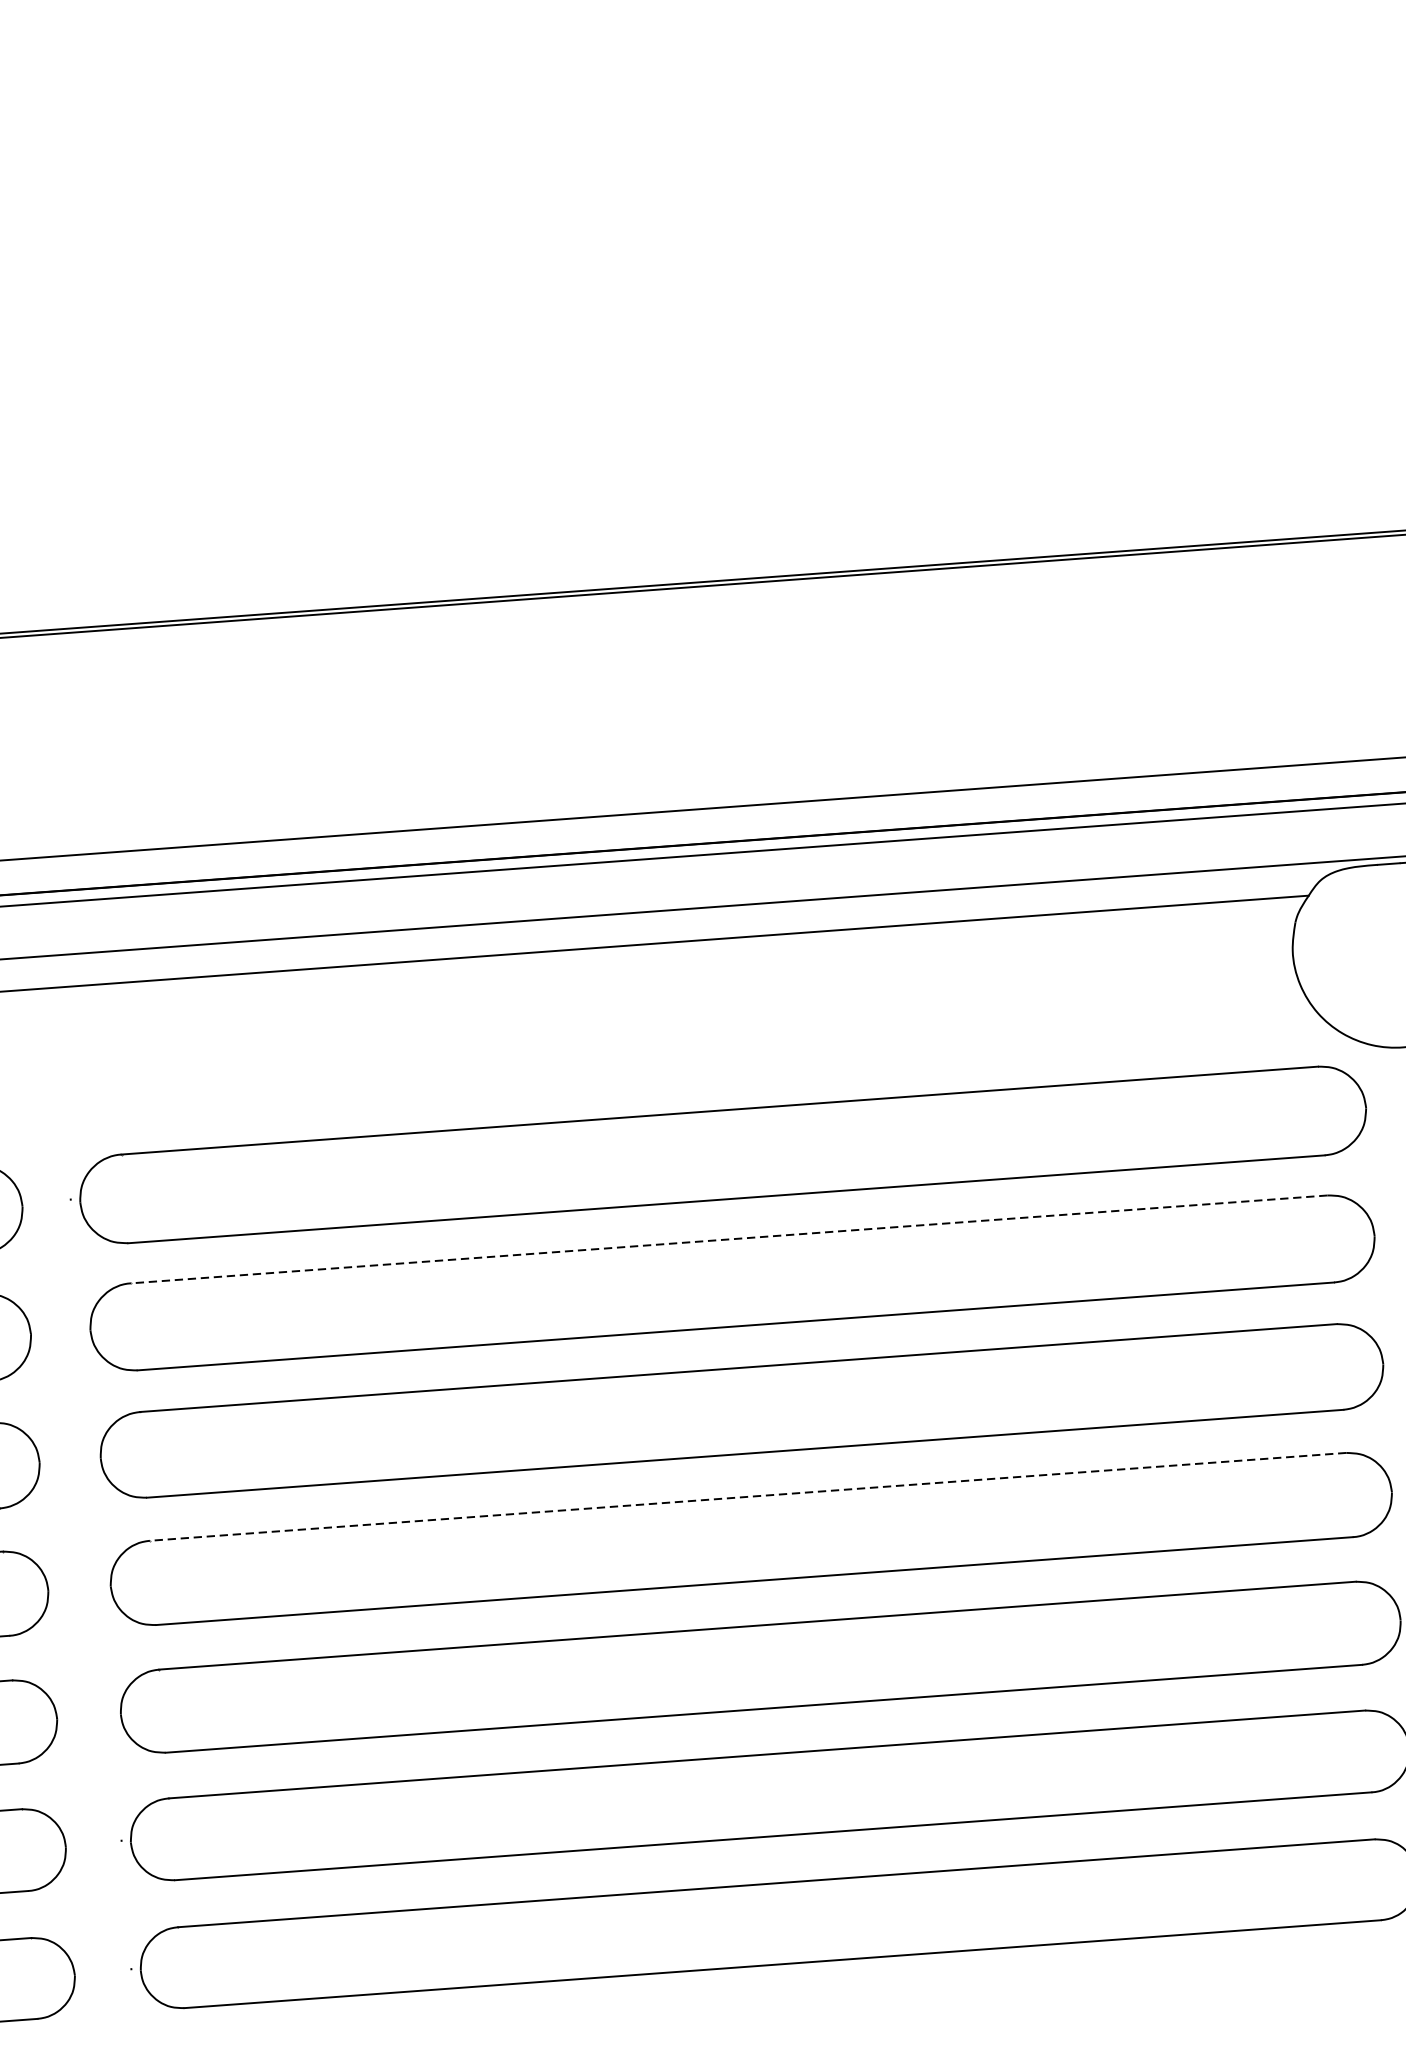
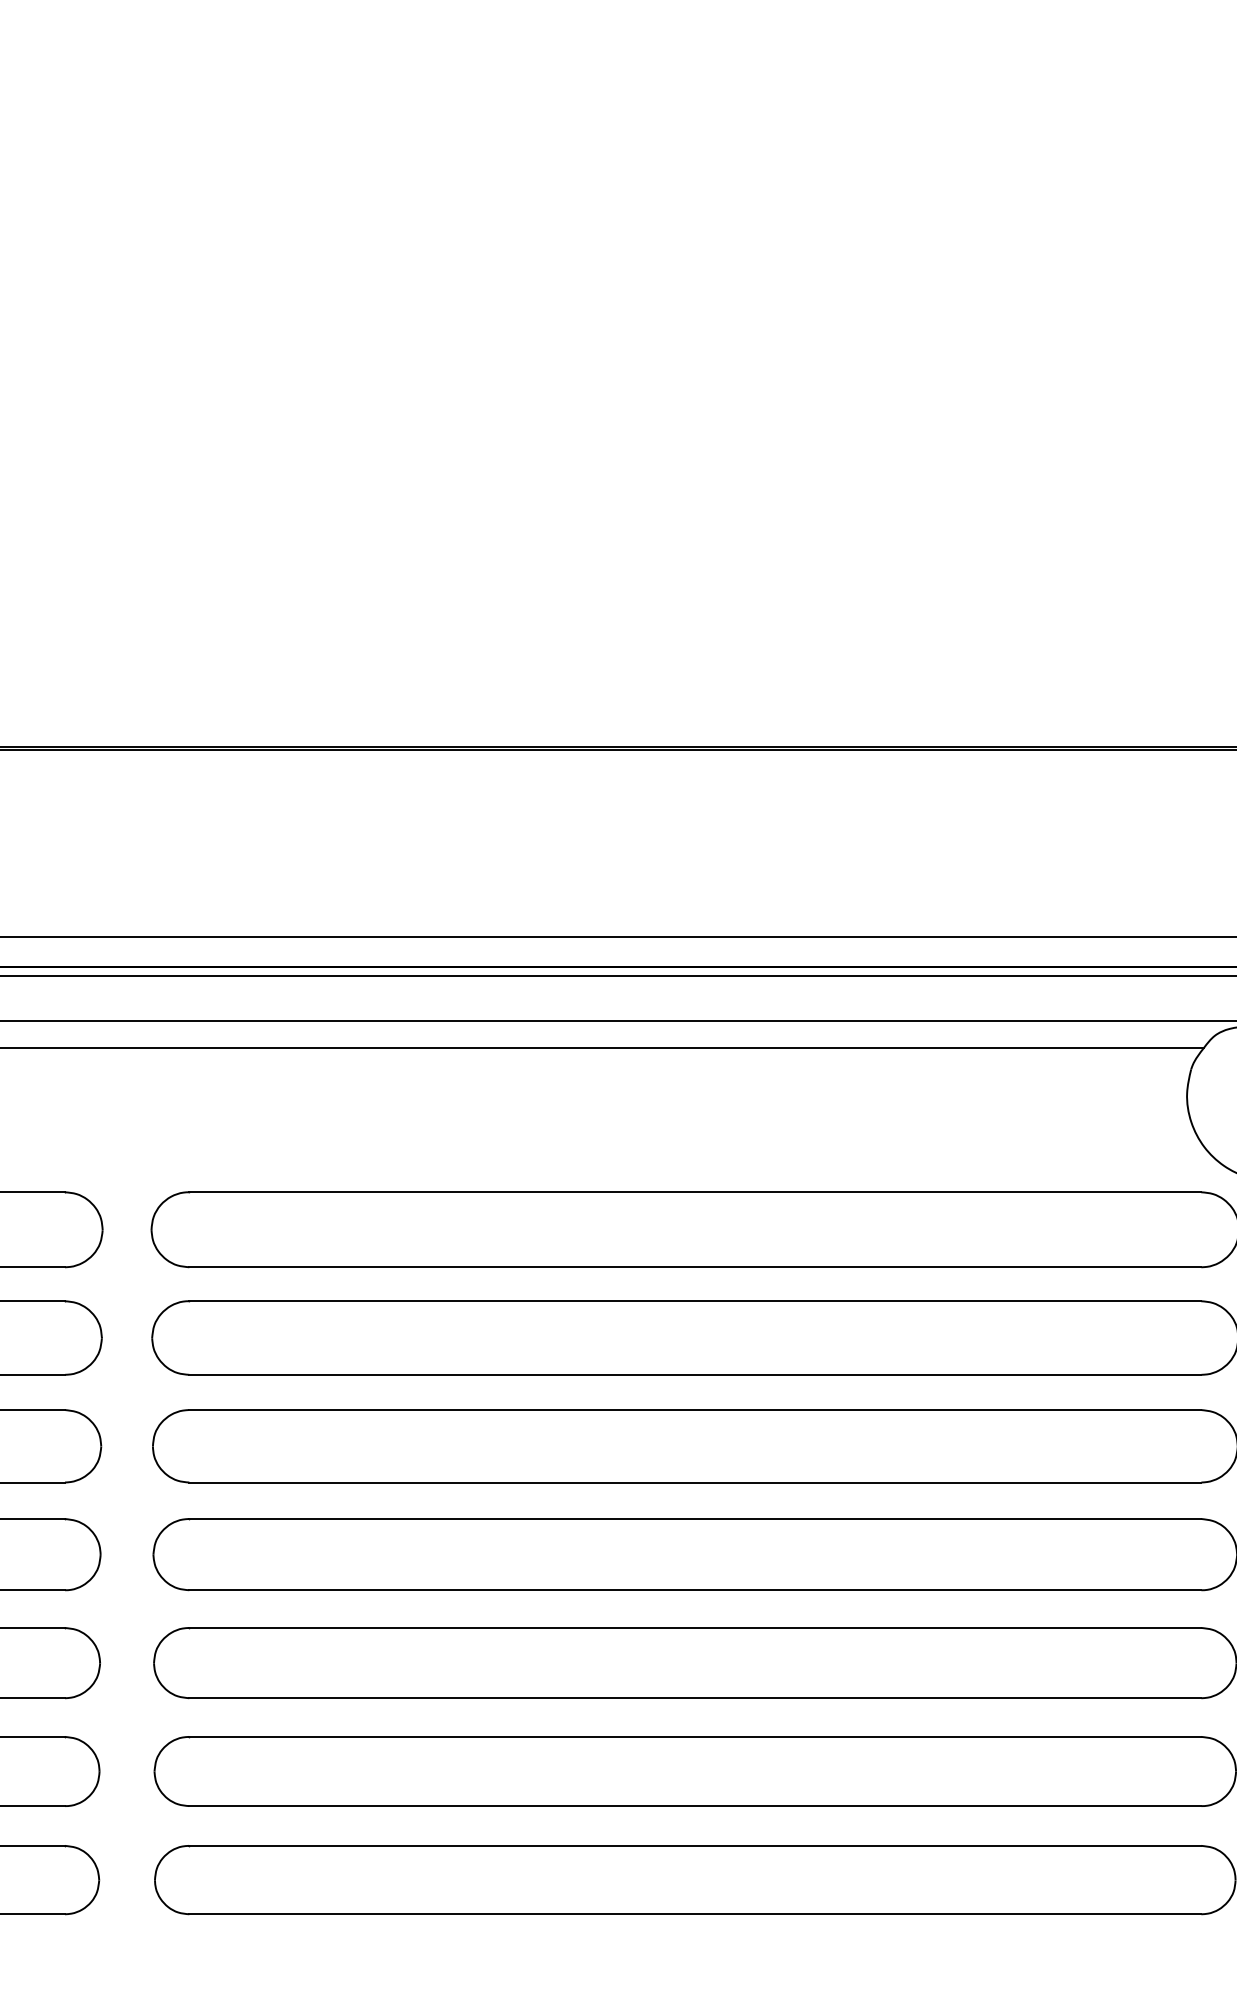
line: (728, 1239) -> (694, 1301), dashed -> solid
line: (747, 1496) -> (694, 1518), dashed -> solid

